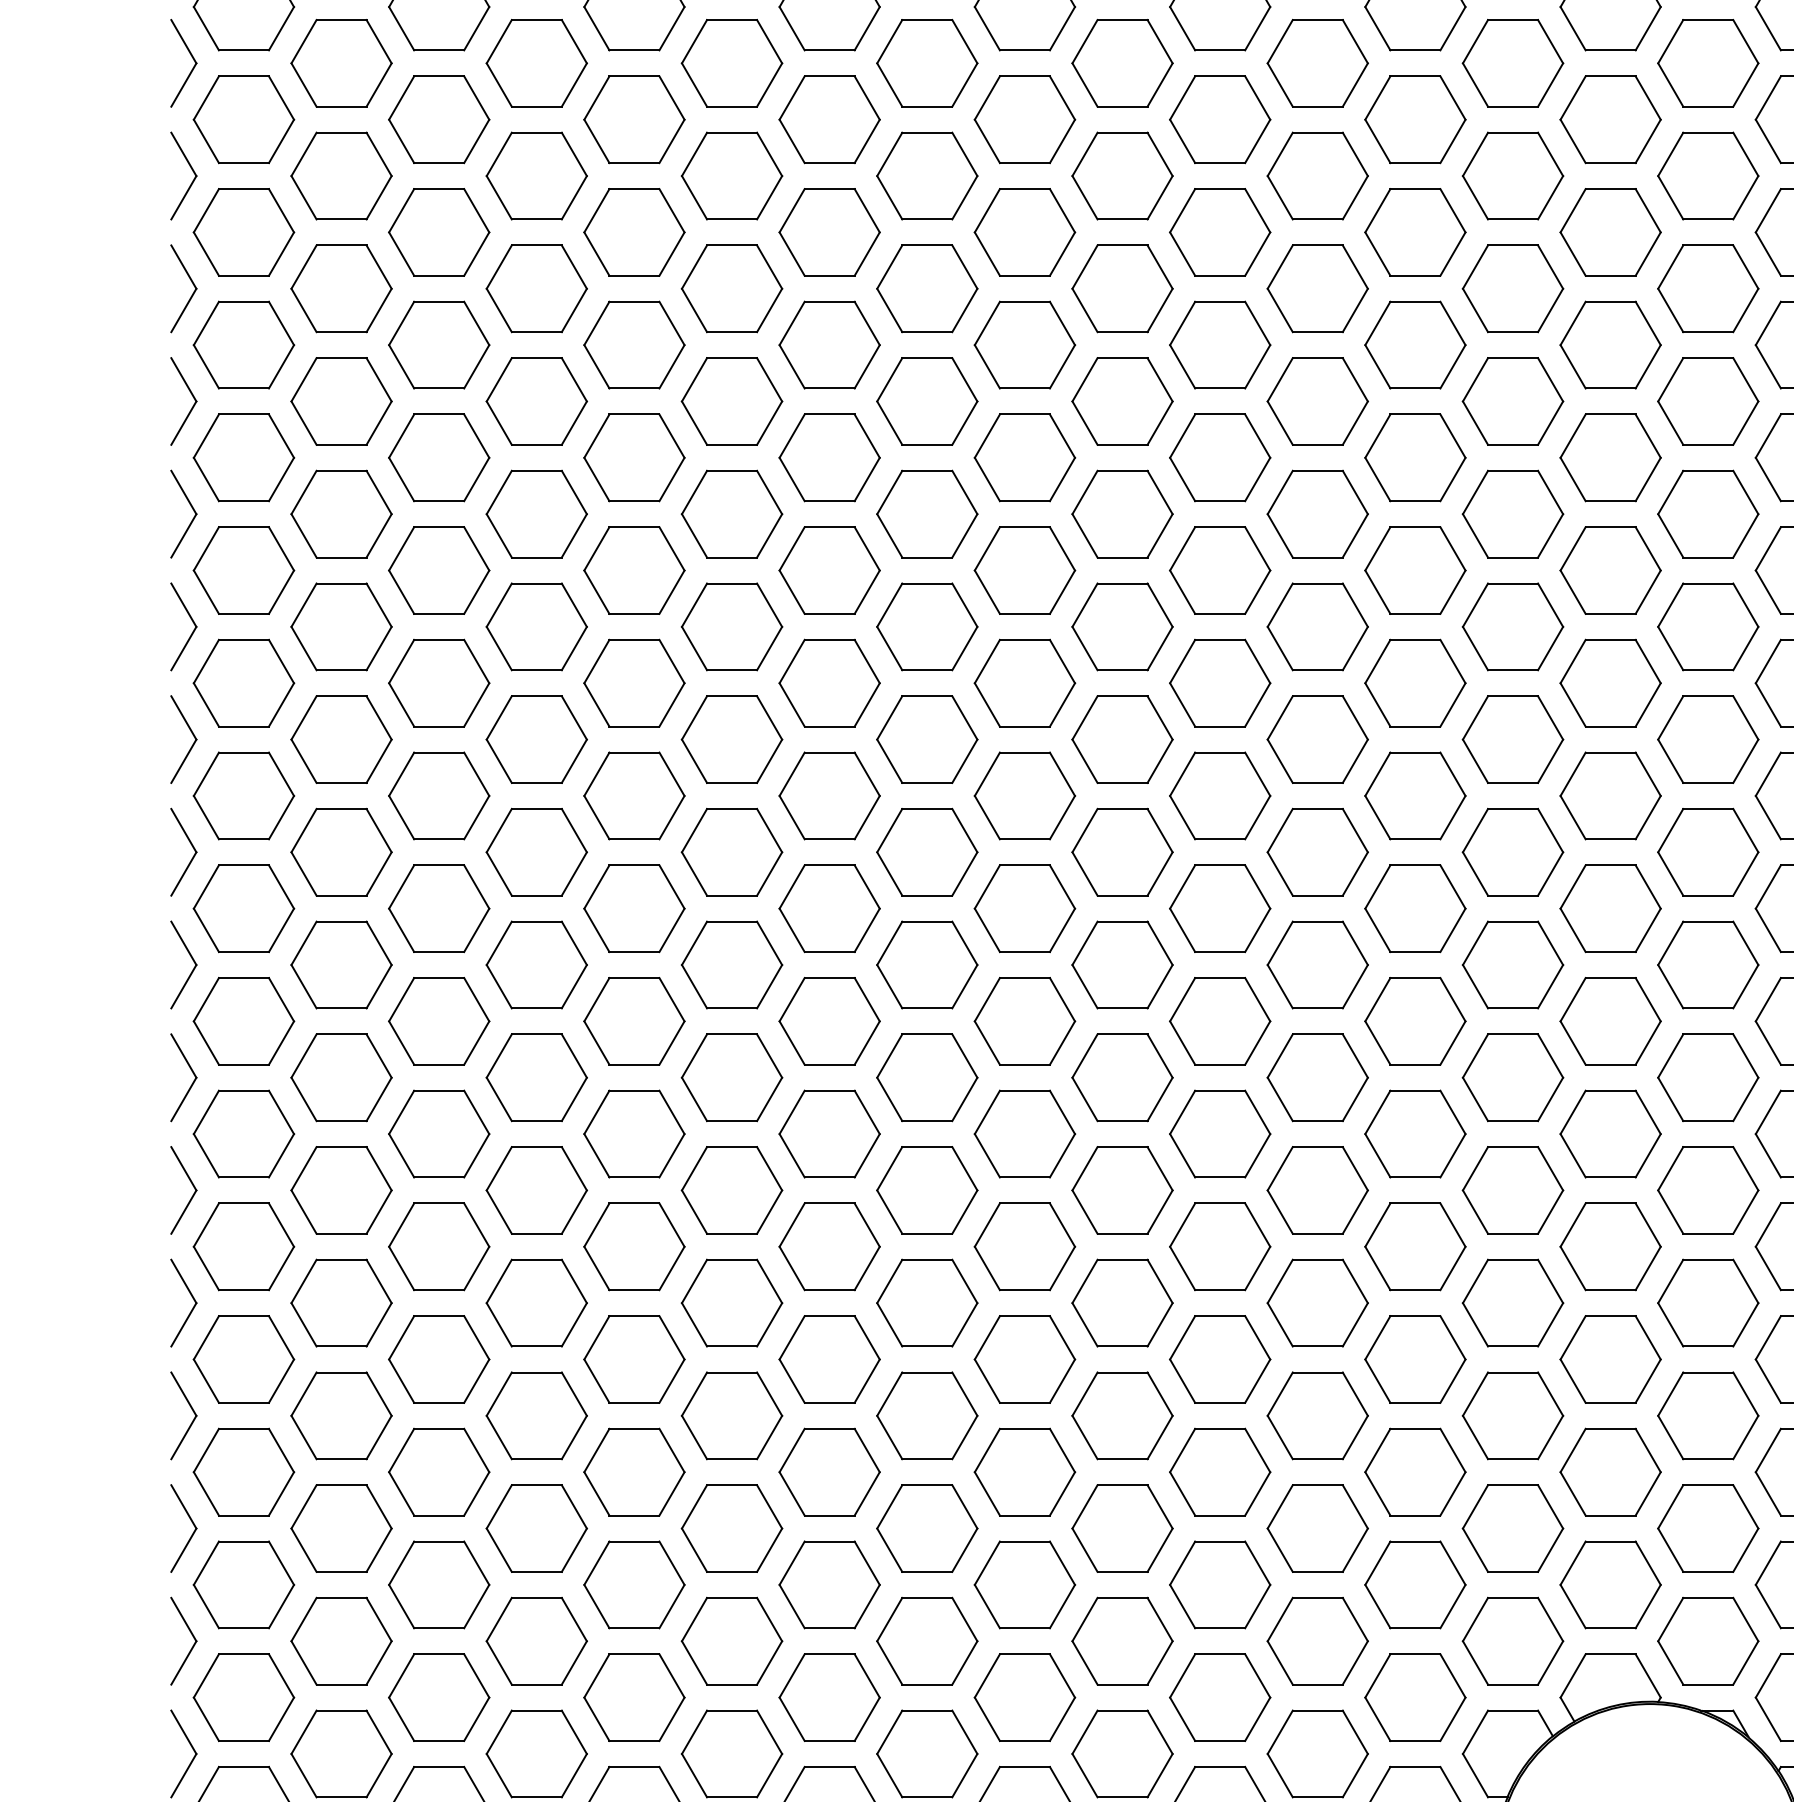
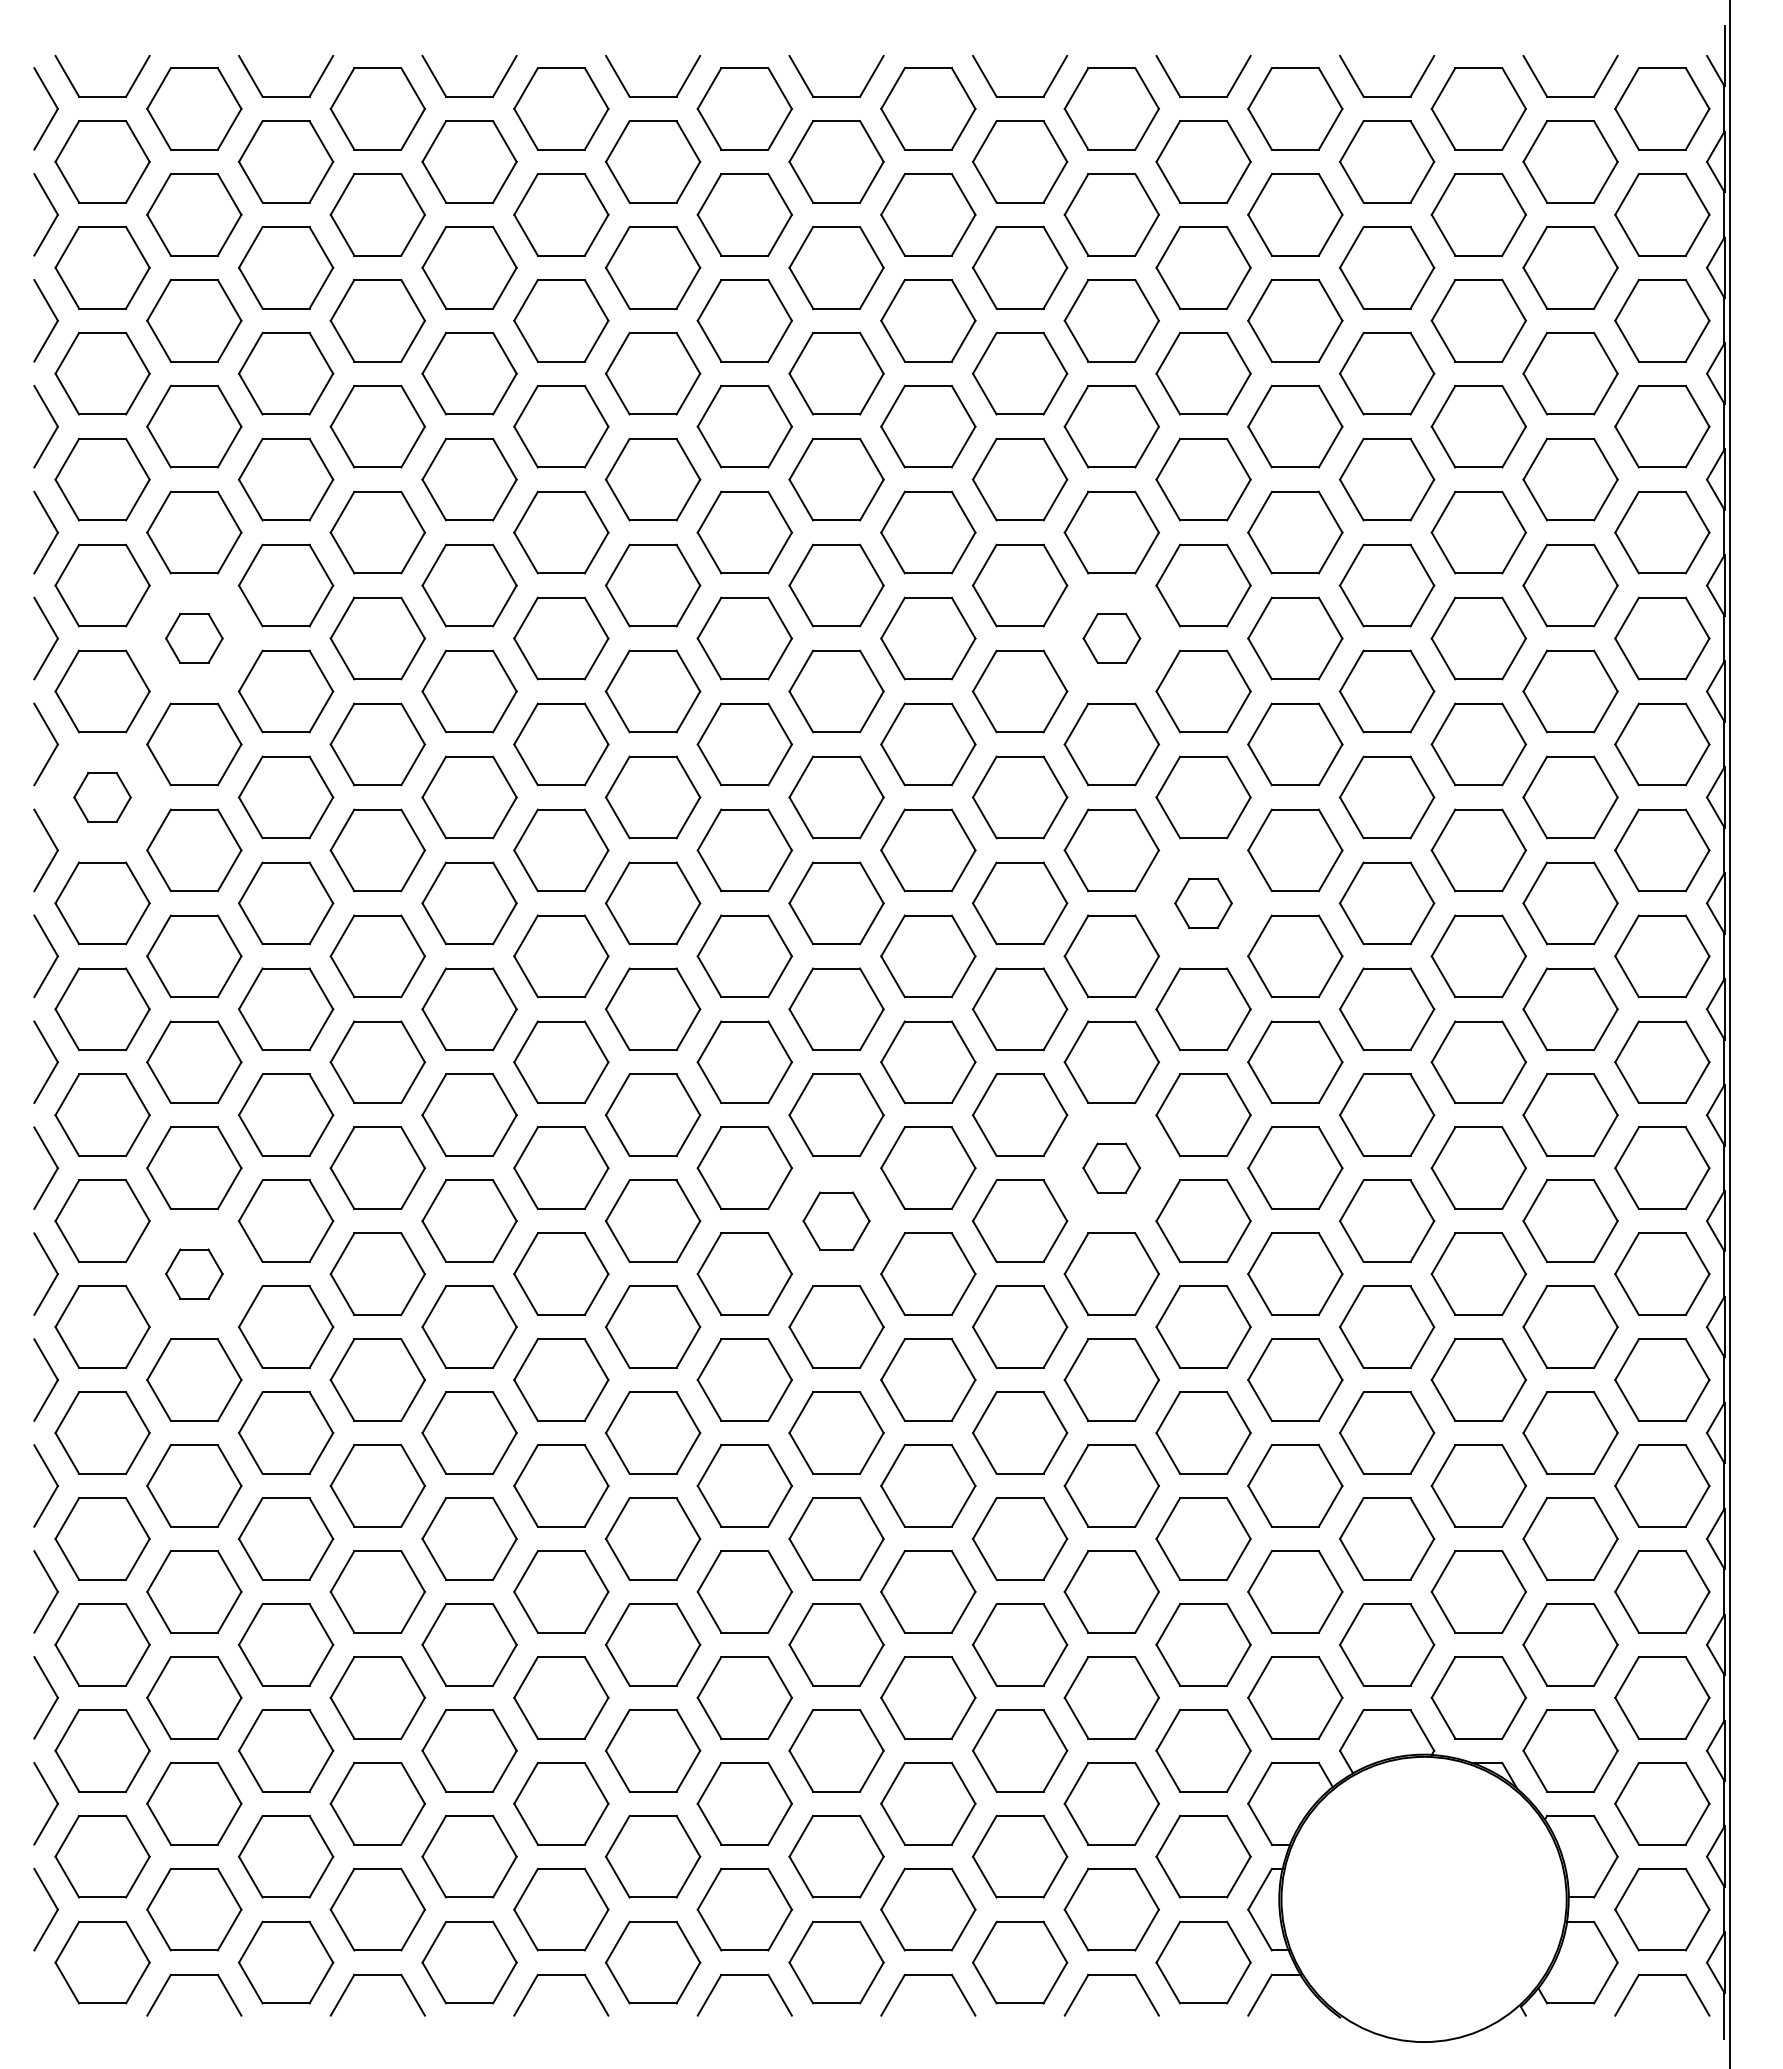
part: (341, 514) -> (194, 638), size x0.6
part: (1317, 514) -> (1111, 638), size x0.6
part: (243, 683) -> (102, 797), size x0.6
part: (1415, 796) -> (1203, 903), size x0.6
part: (1317, 1076) -> (1111, 1167), size x0.6
part: (1024, 1133) -> (836, 1220), size x0.7
part: (341, 1189) -> (194, 1273), size x0.6

